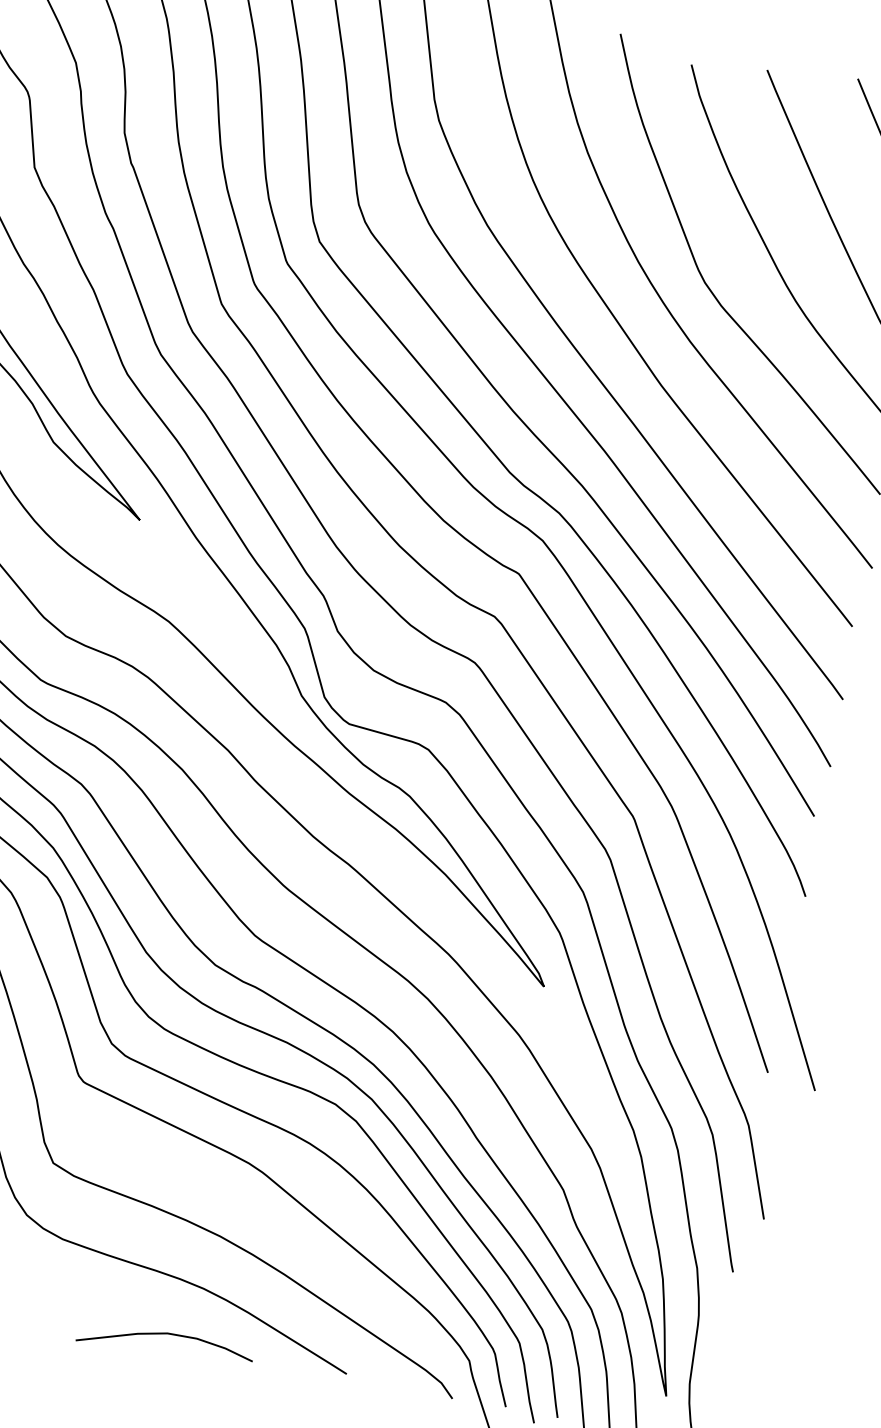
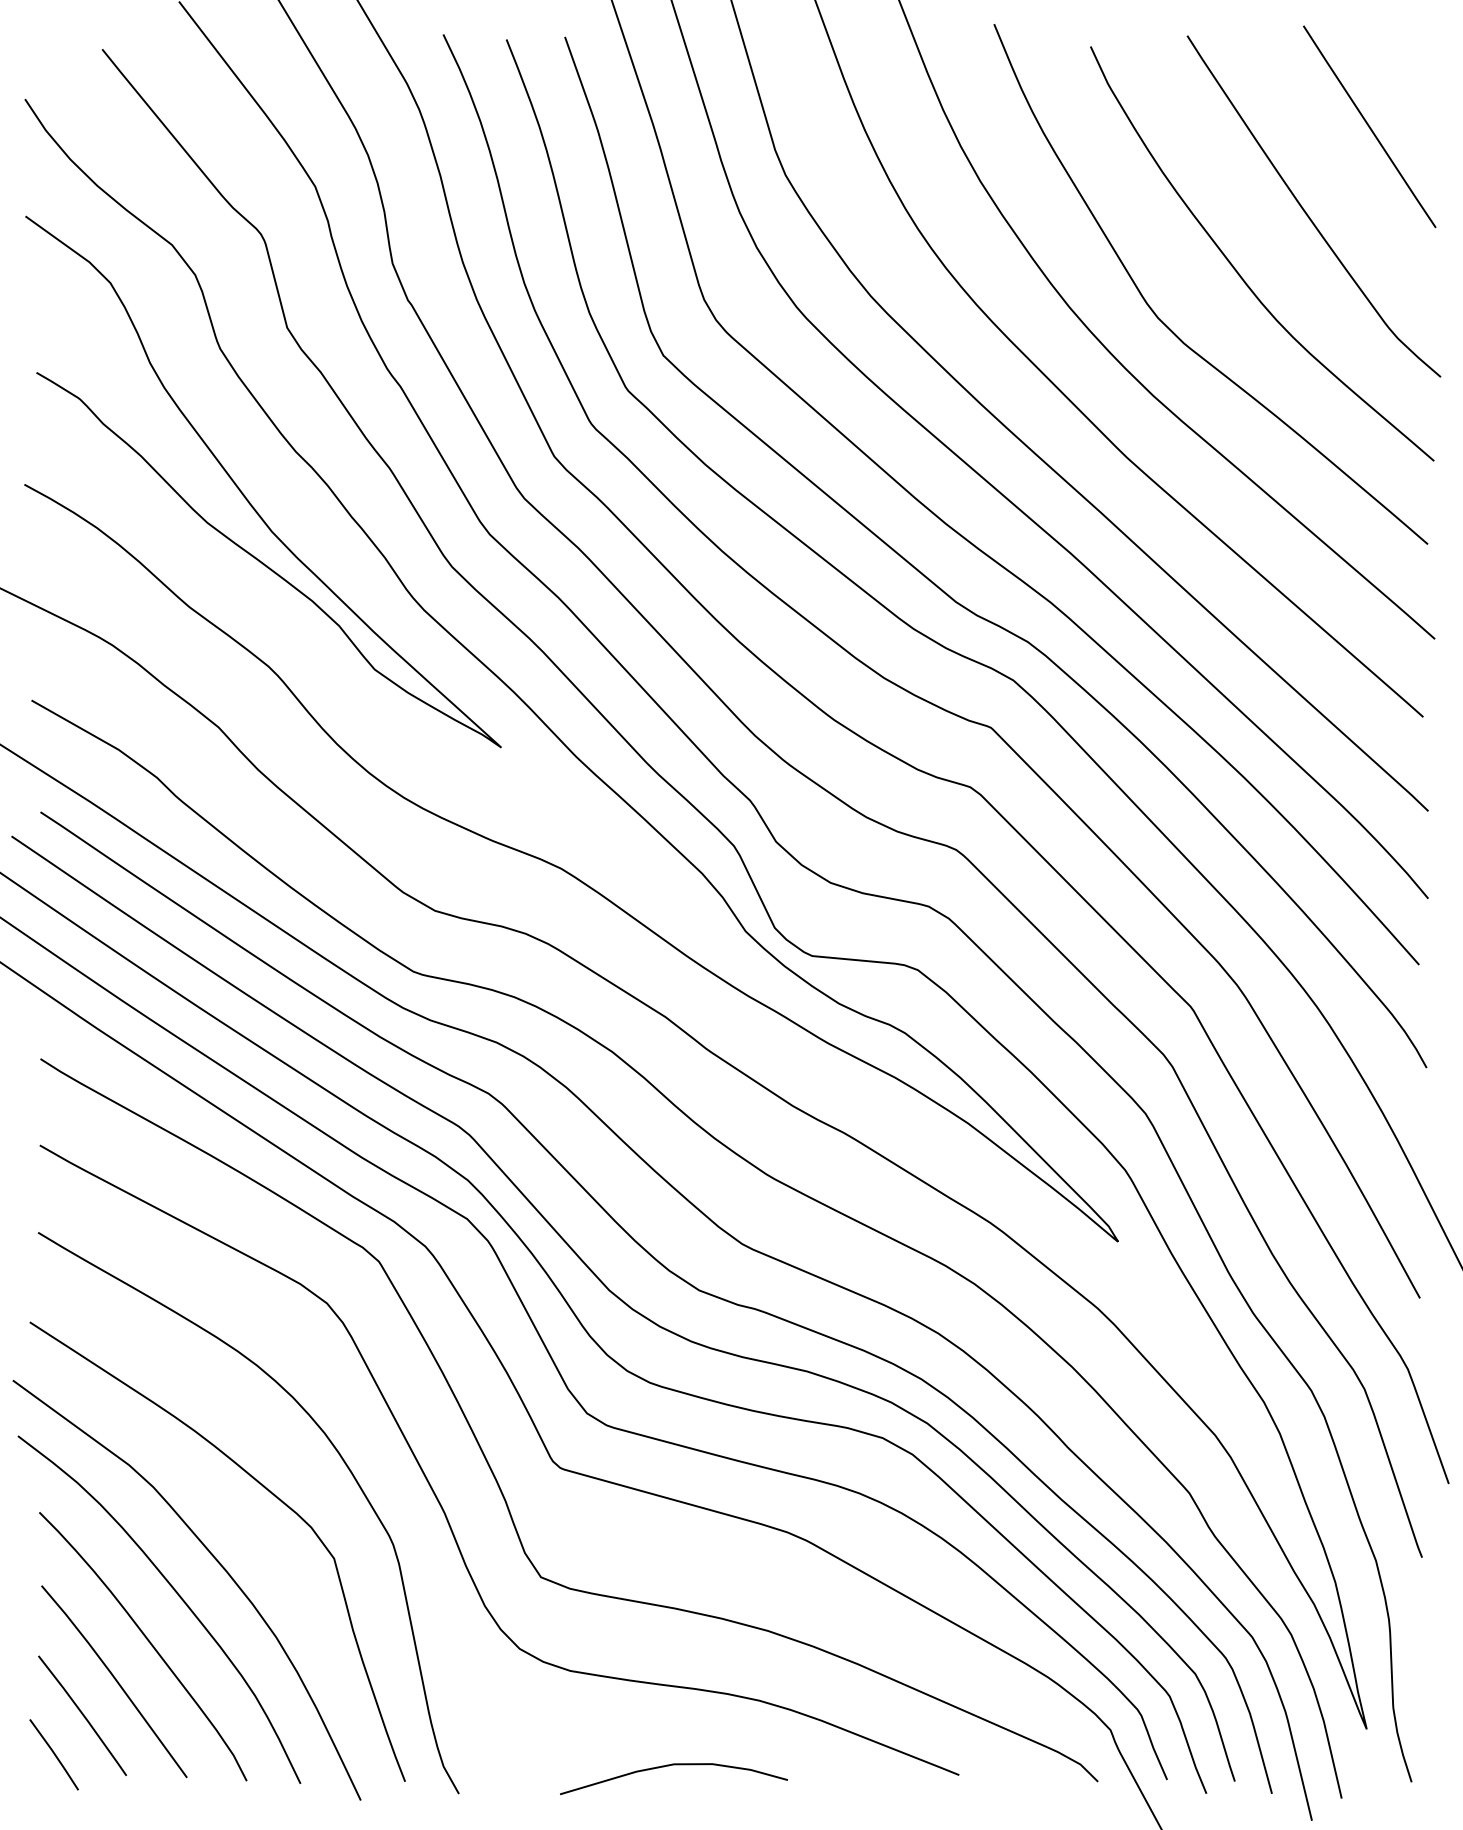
curve: (163, 1334) -> (669, 1766), moved

